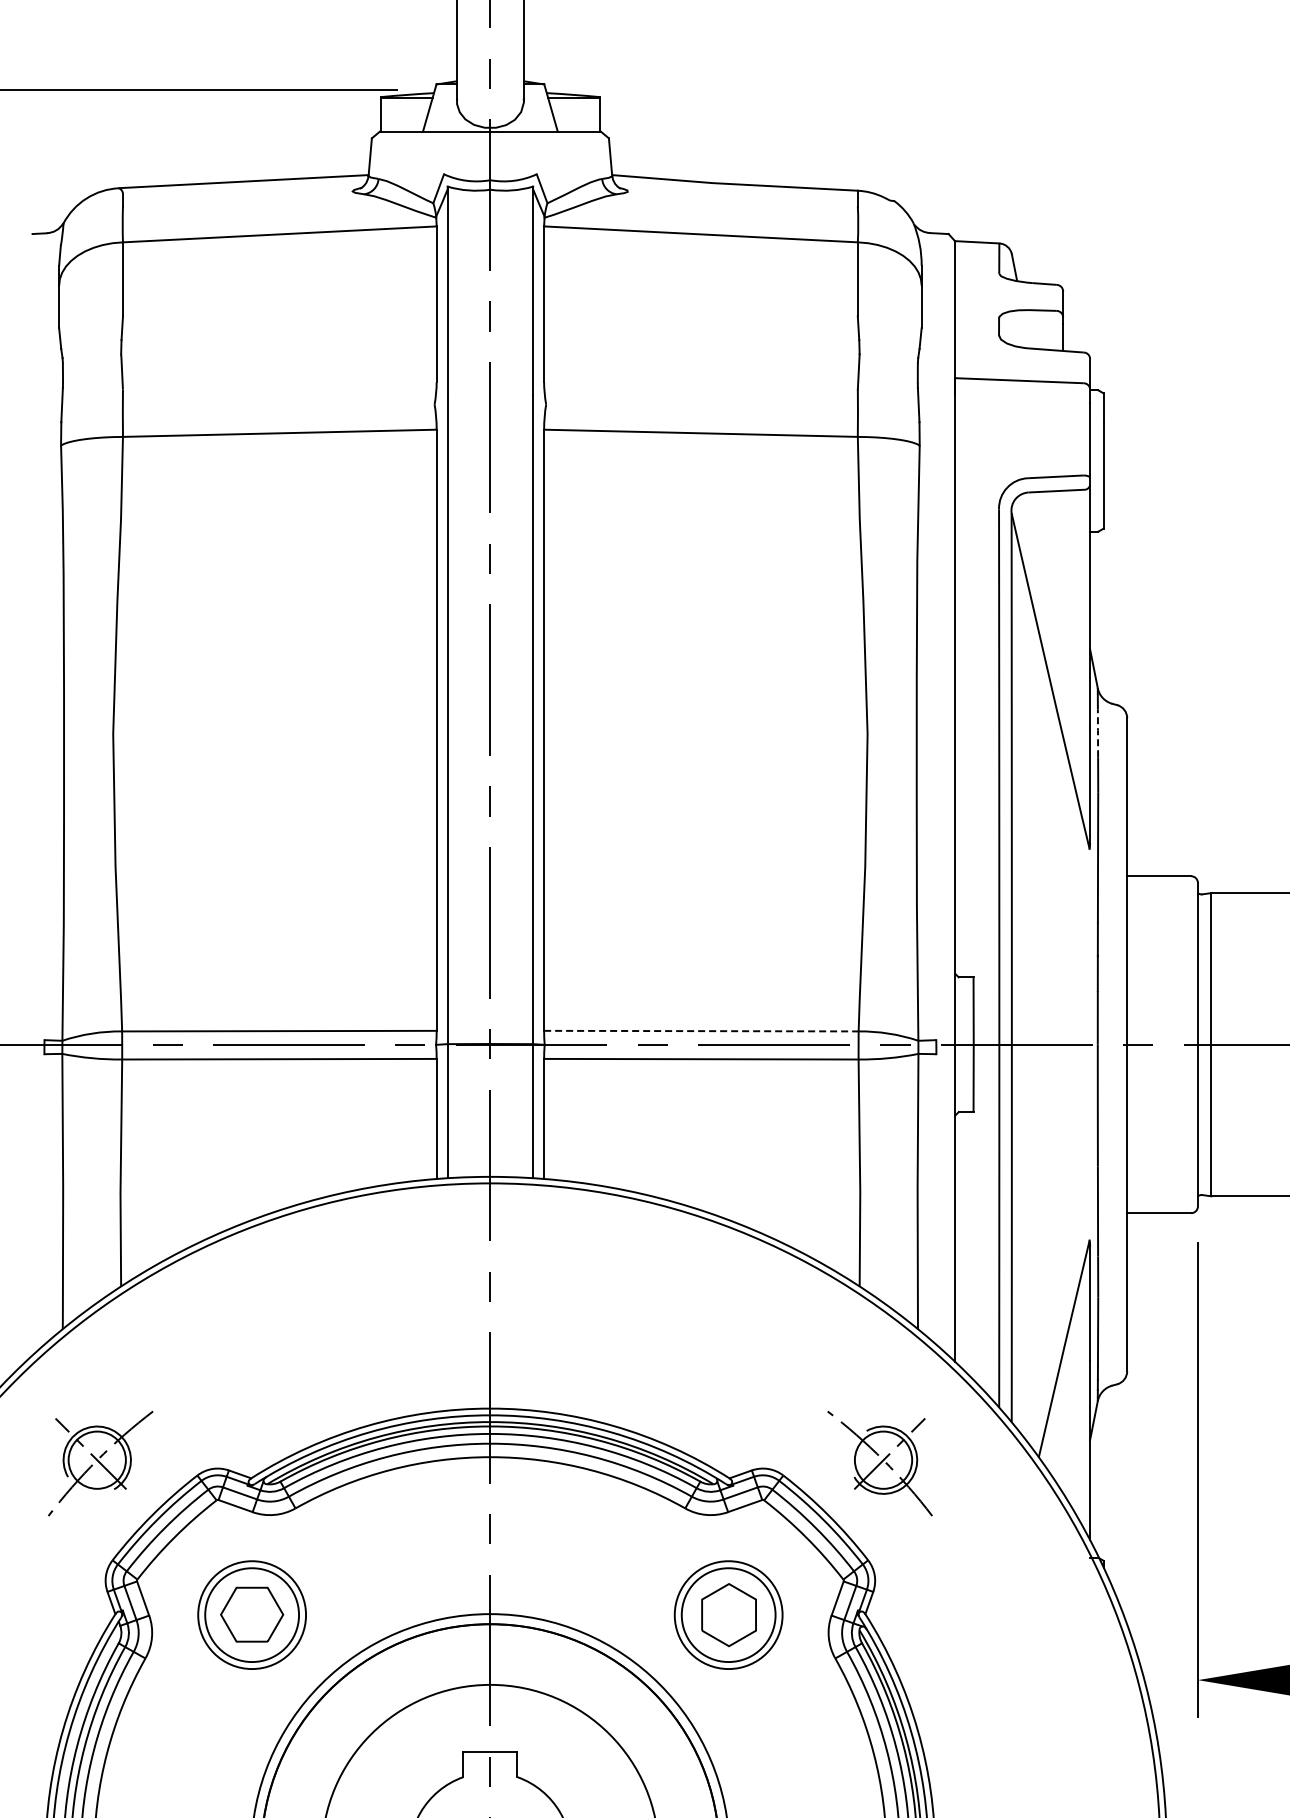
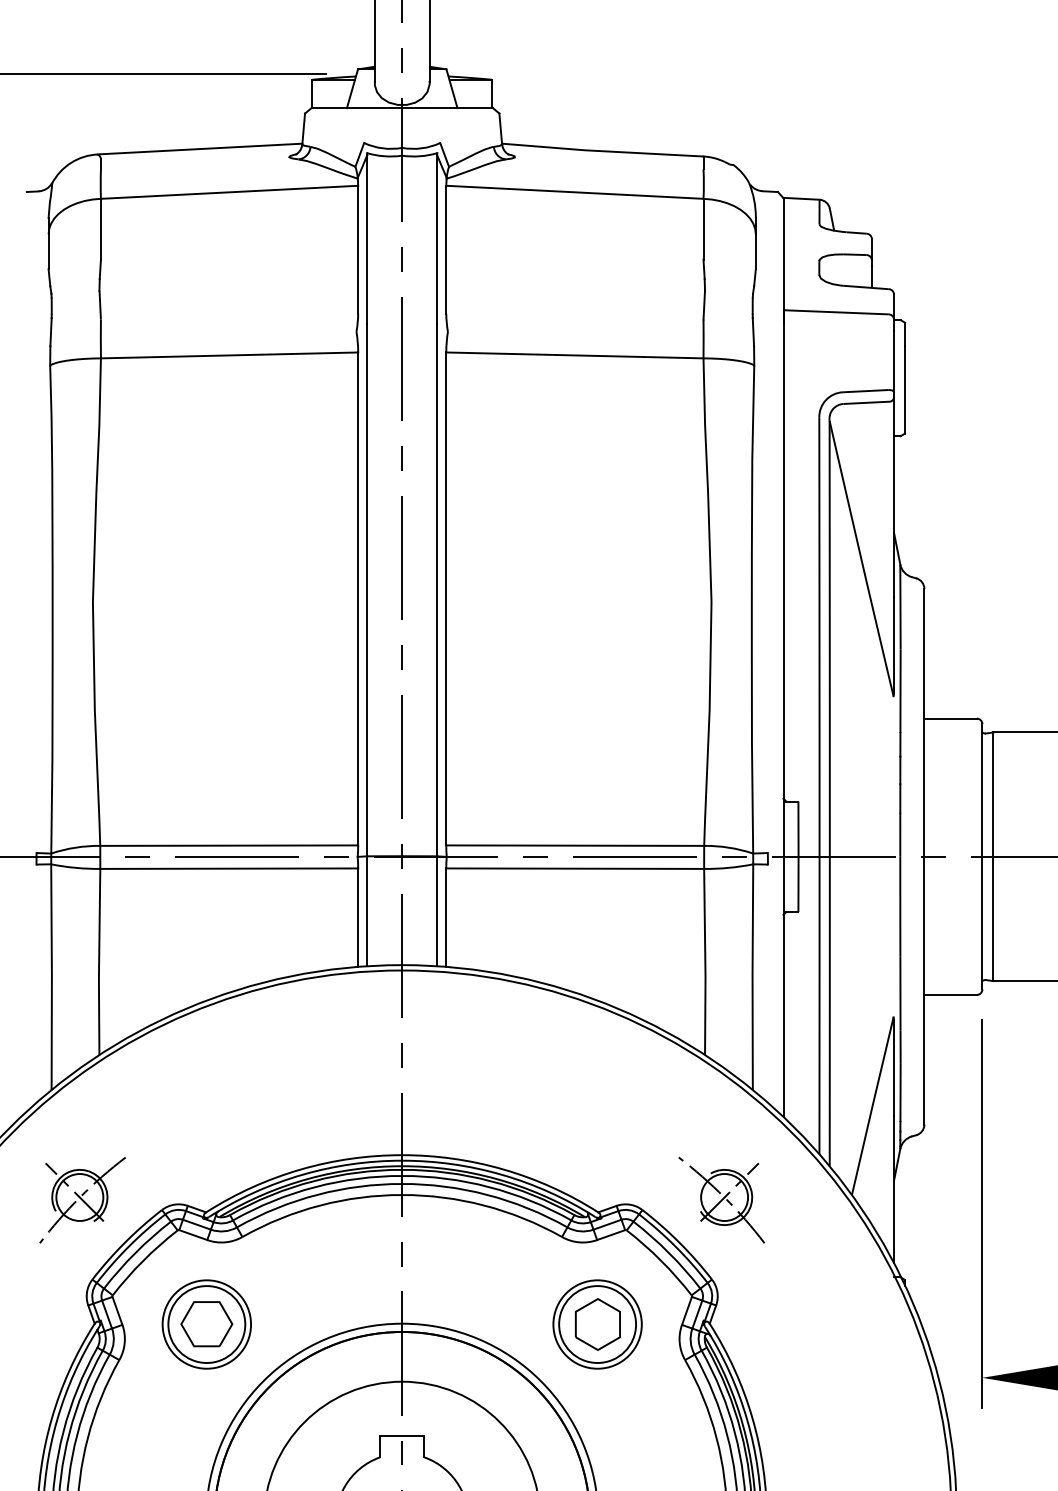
line: (1098, 732) -> (900, 600), dashed -> solid
line: (701, 1031) -> (575, 845), dashed -> solid

